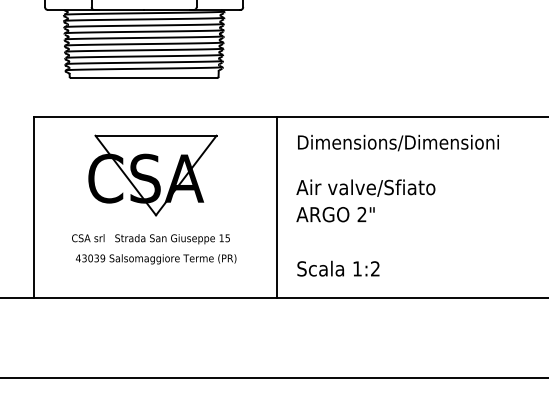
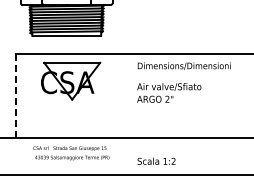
line: (277, 206) -> (128, 95), removed
line: (33, 208) -> (15, 96), solid -> dashed
text: (154, 249) -> (71, 153), moved
text: (338, 266) -> (156, 160), moved

